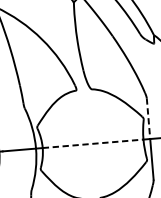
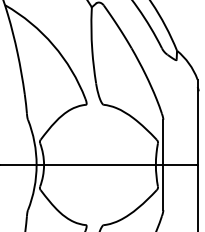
line: (148, 118) -> (163, 142), dashed -> solid
line: (92, 143) -> (99, 164), dashed -> solid

